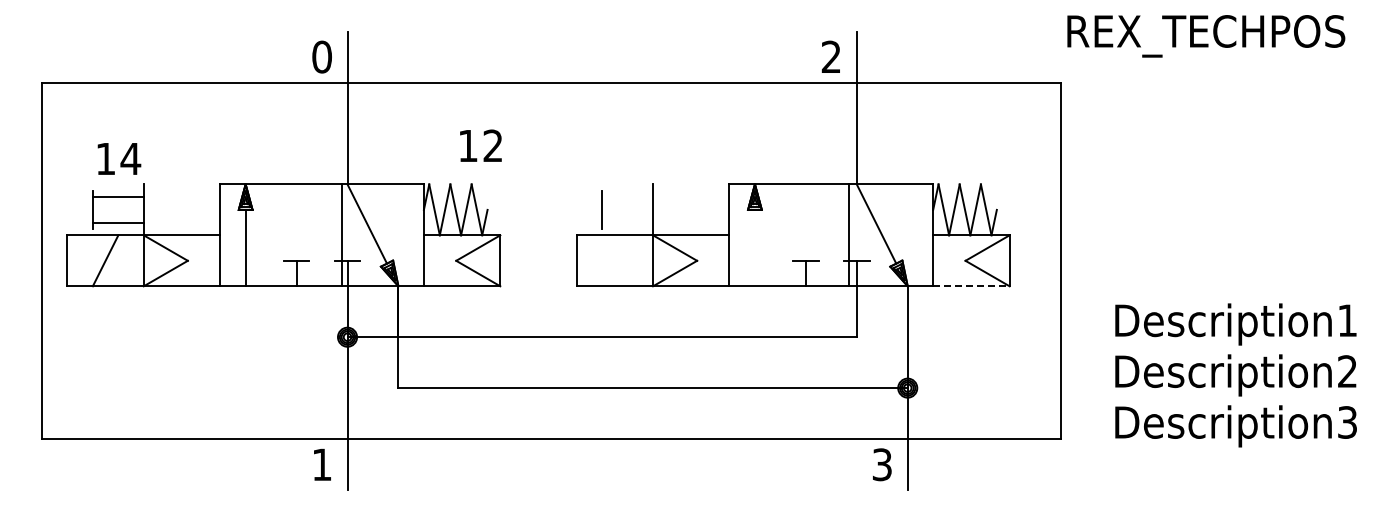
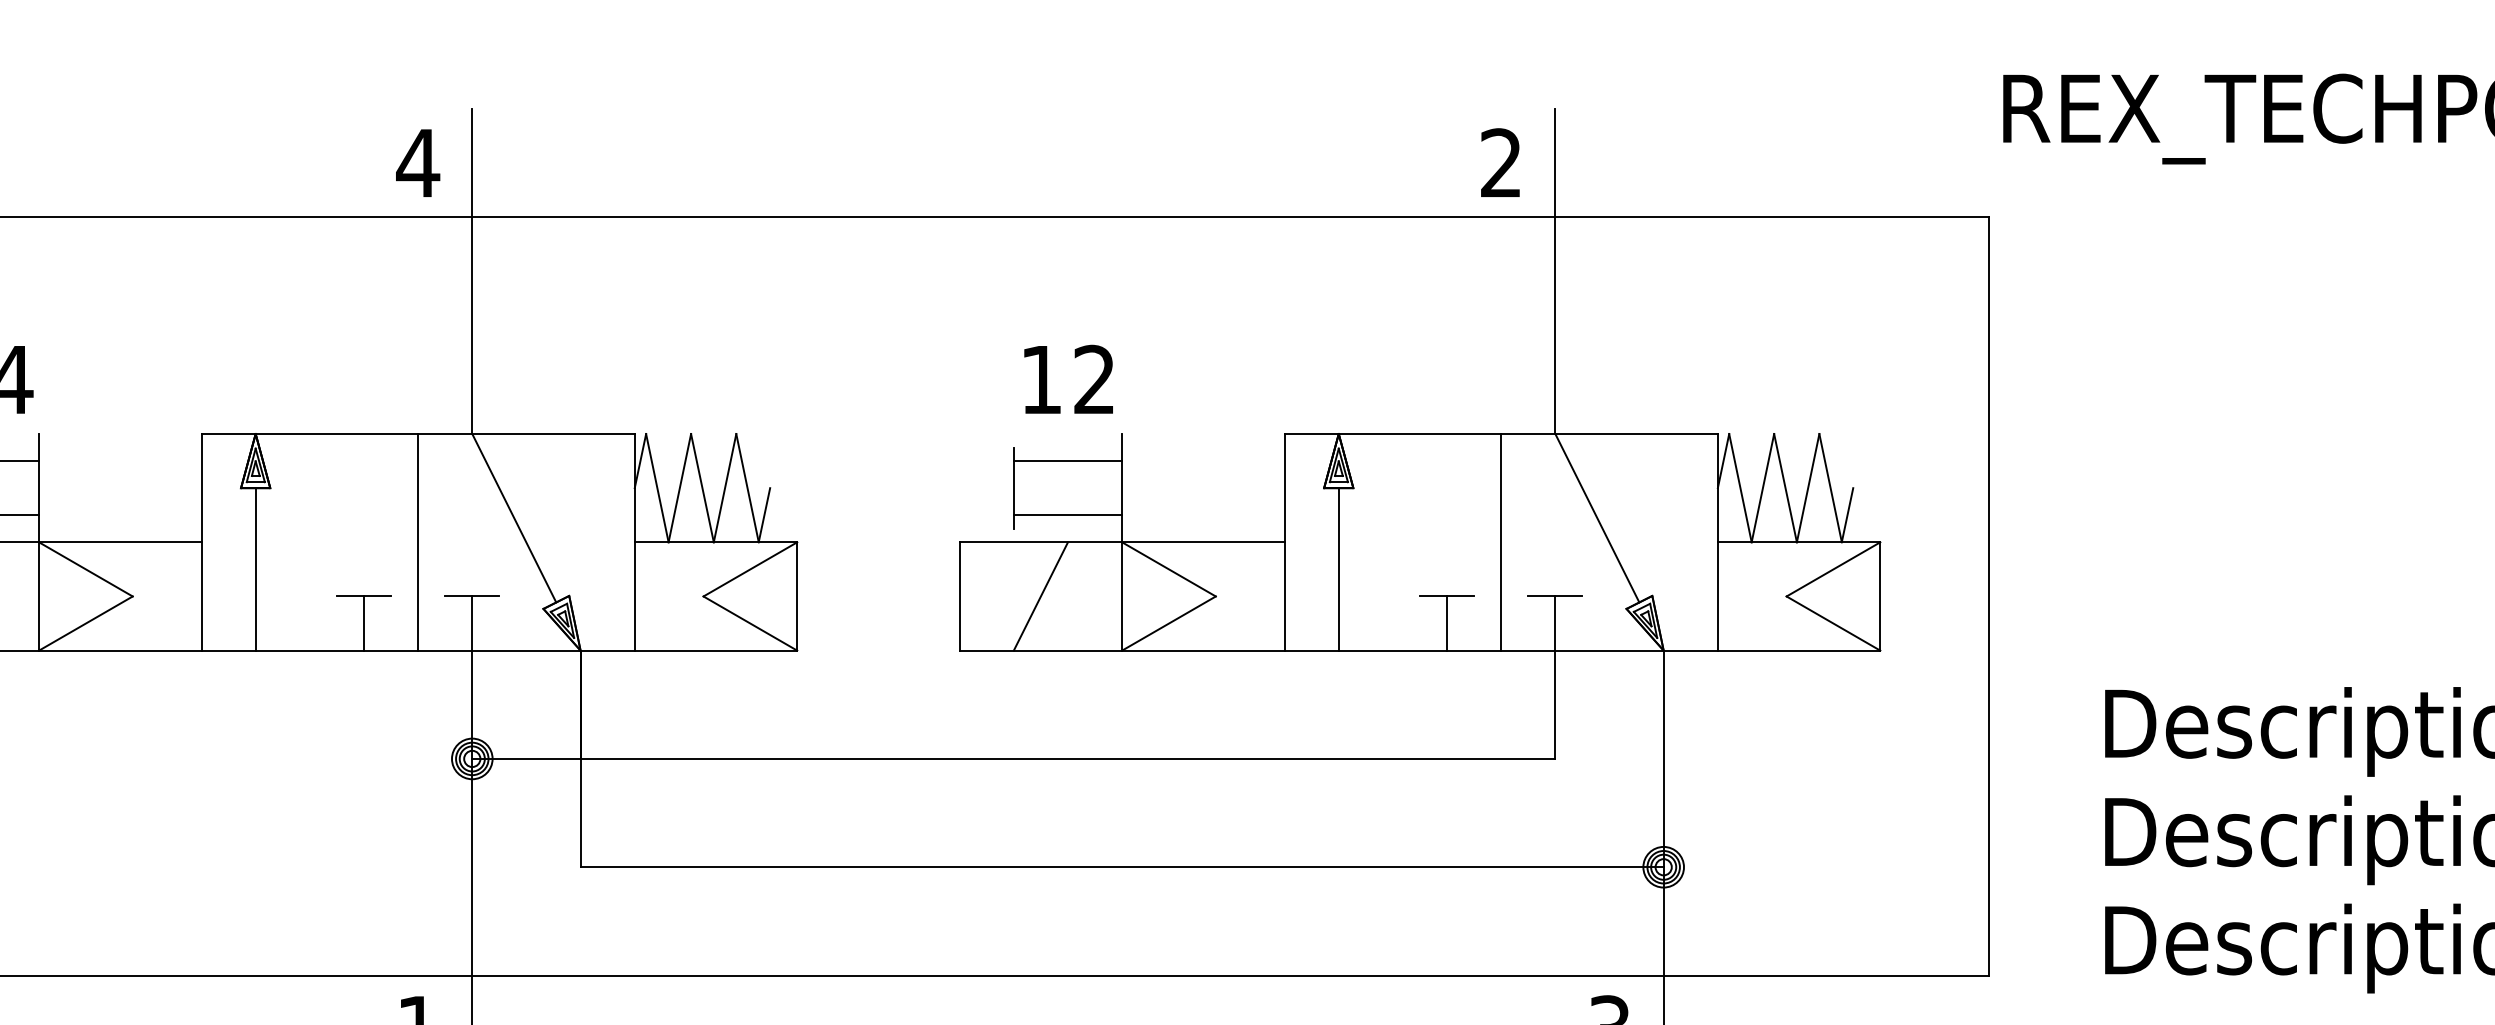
text: (321, 56) -> (416, 161), 0 -> 4
text: (480, 145) -> (1067, 378), moved
line: (627, 197) -> (1067, 461), added
line: (627, 222) -> (1067, 514), added
line: (342, 235) -> (419, 542), moved
line: (849, 235) -> (1501, 542), moved
line: (754, 247) -> (1337, 568), added
line: (614, 260) -> (1040, 595), added
line: (971, 286) -> (1799, 651), dashed -> solid

